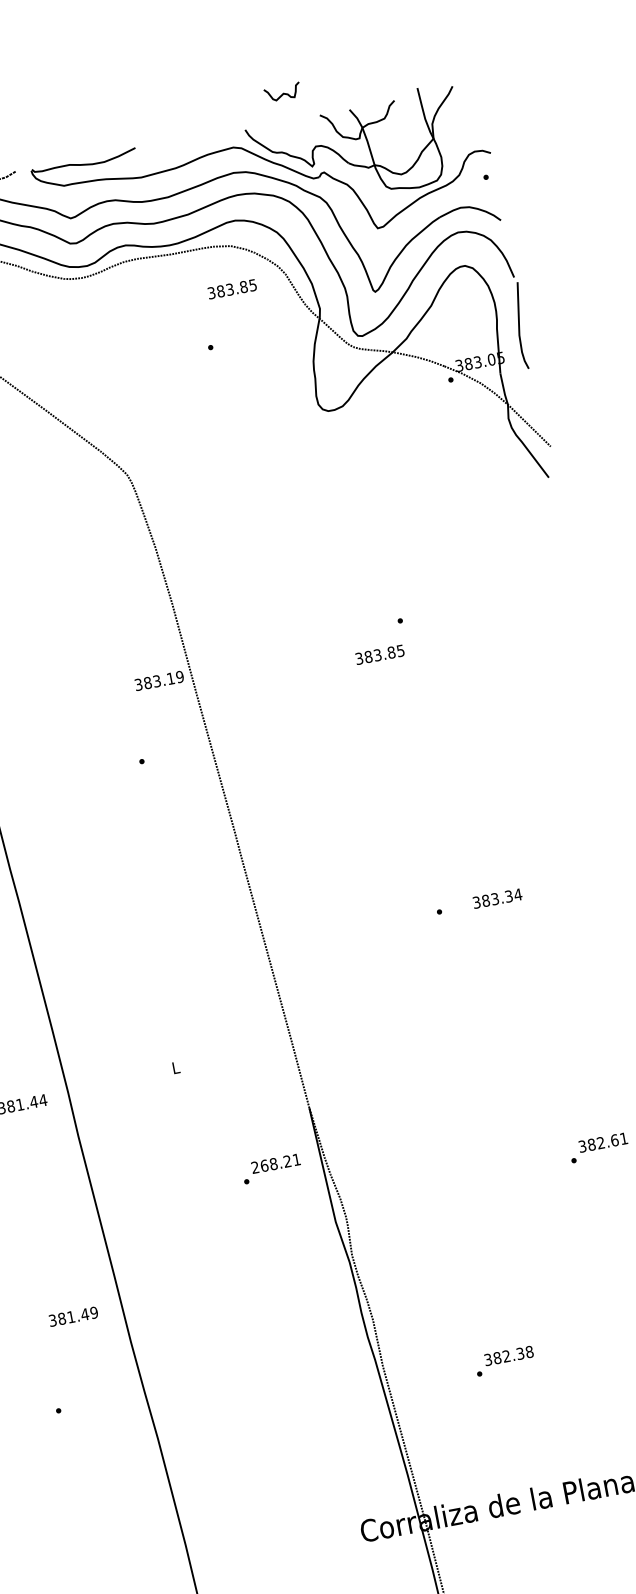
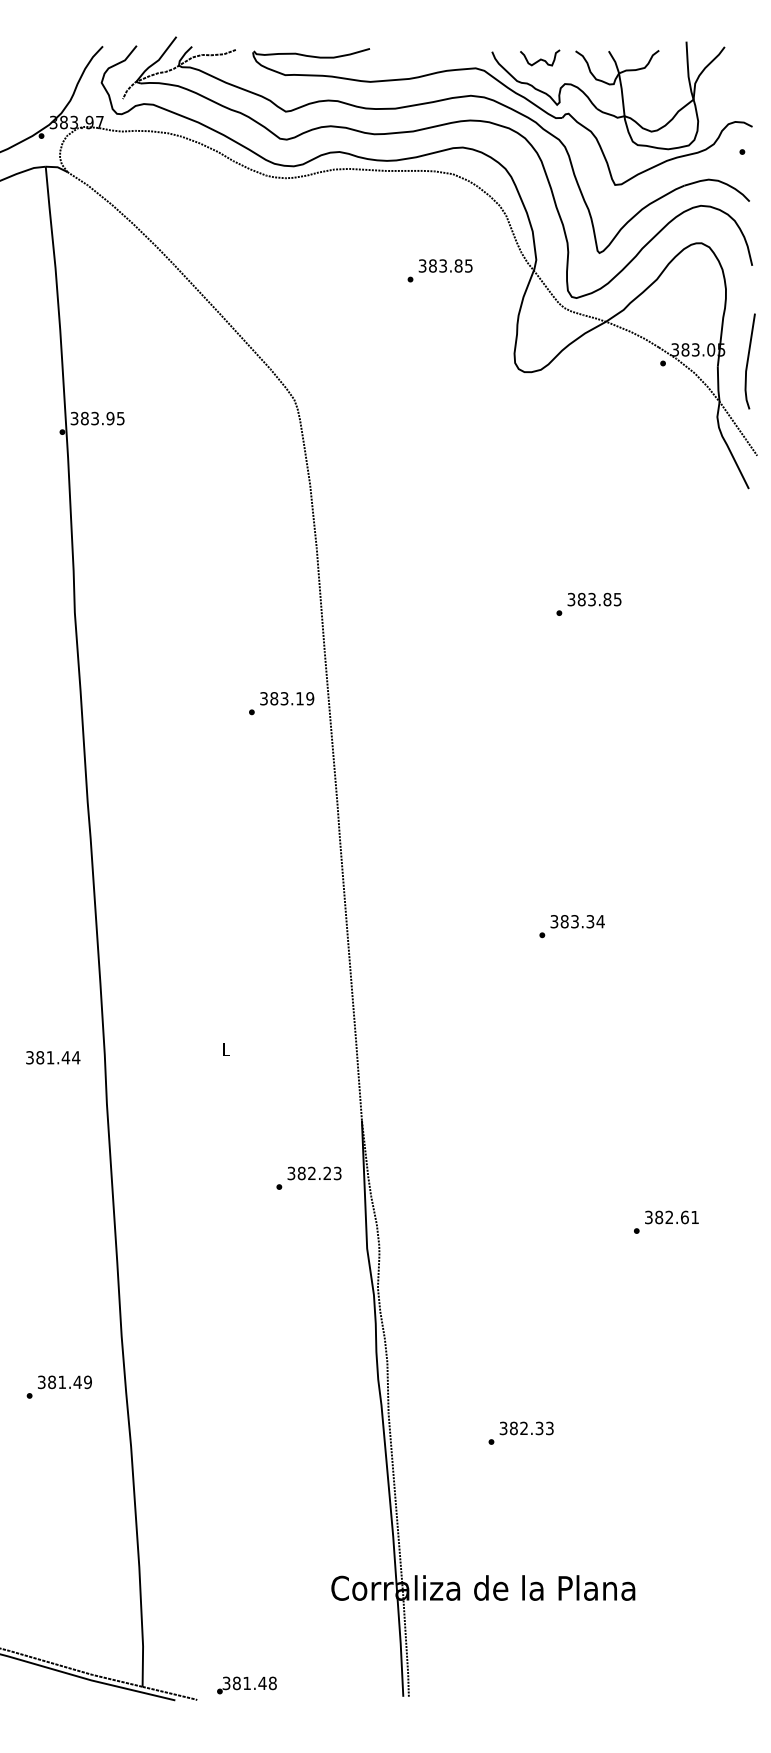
curve: (283, 92) -> (540, 58), moved
text: (232, 288) -> (445, 265), moved
line: (519, 326) -> (748, 361), moved
text: (379, 654) -> (594, 599), moved
text: (159, 680) -> (287, 698), moved
text: (497, 898) -> (577, 921), moved
text: (275, 1163) -> (314, 1173), 268.21 -> 382.23
text: (73, 1316) -> (64, 1382), moved
text: (529, 1352) -> (549, 1428), 382.38 -> 382.33

